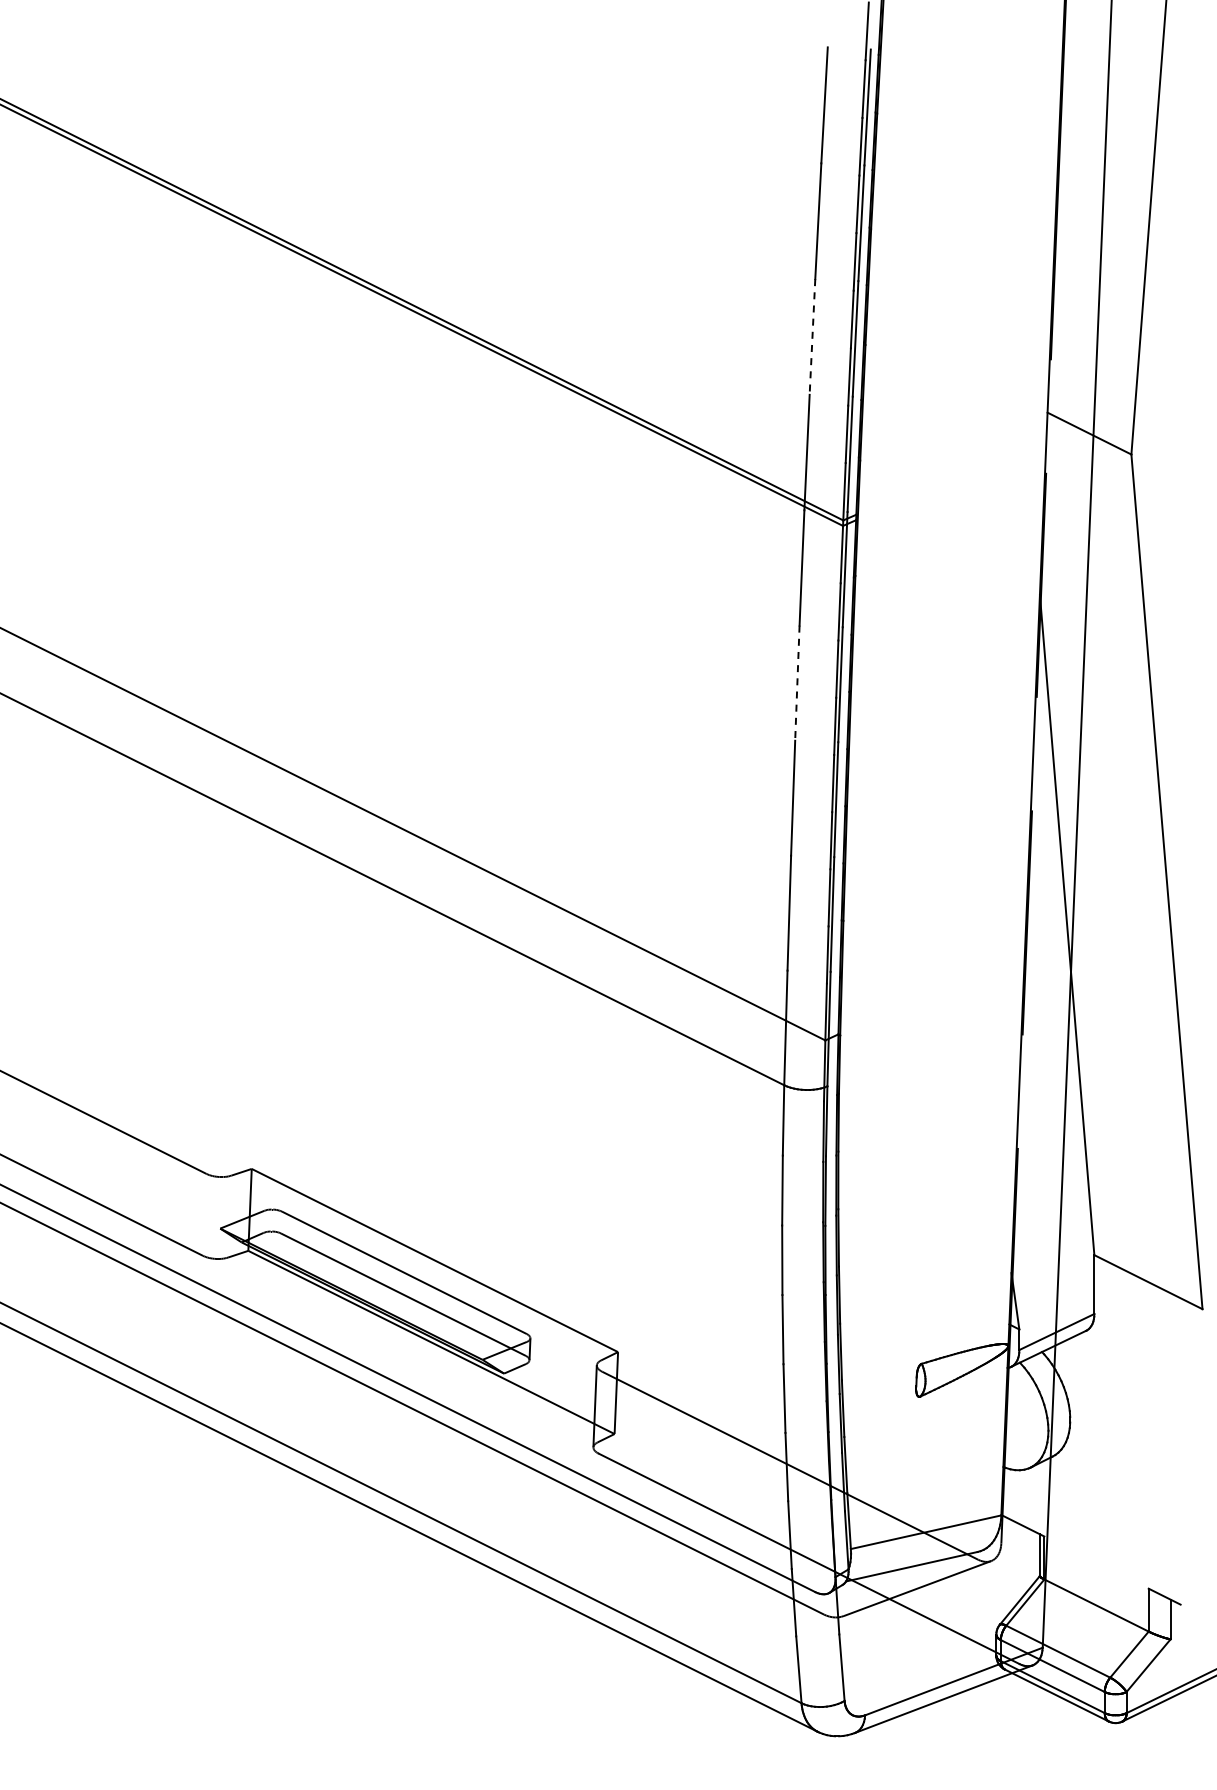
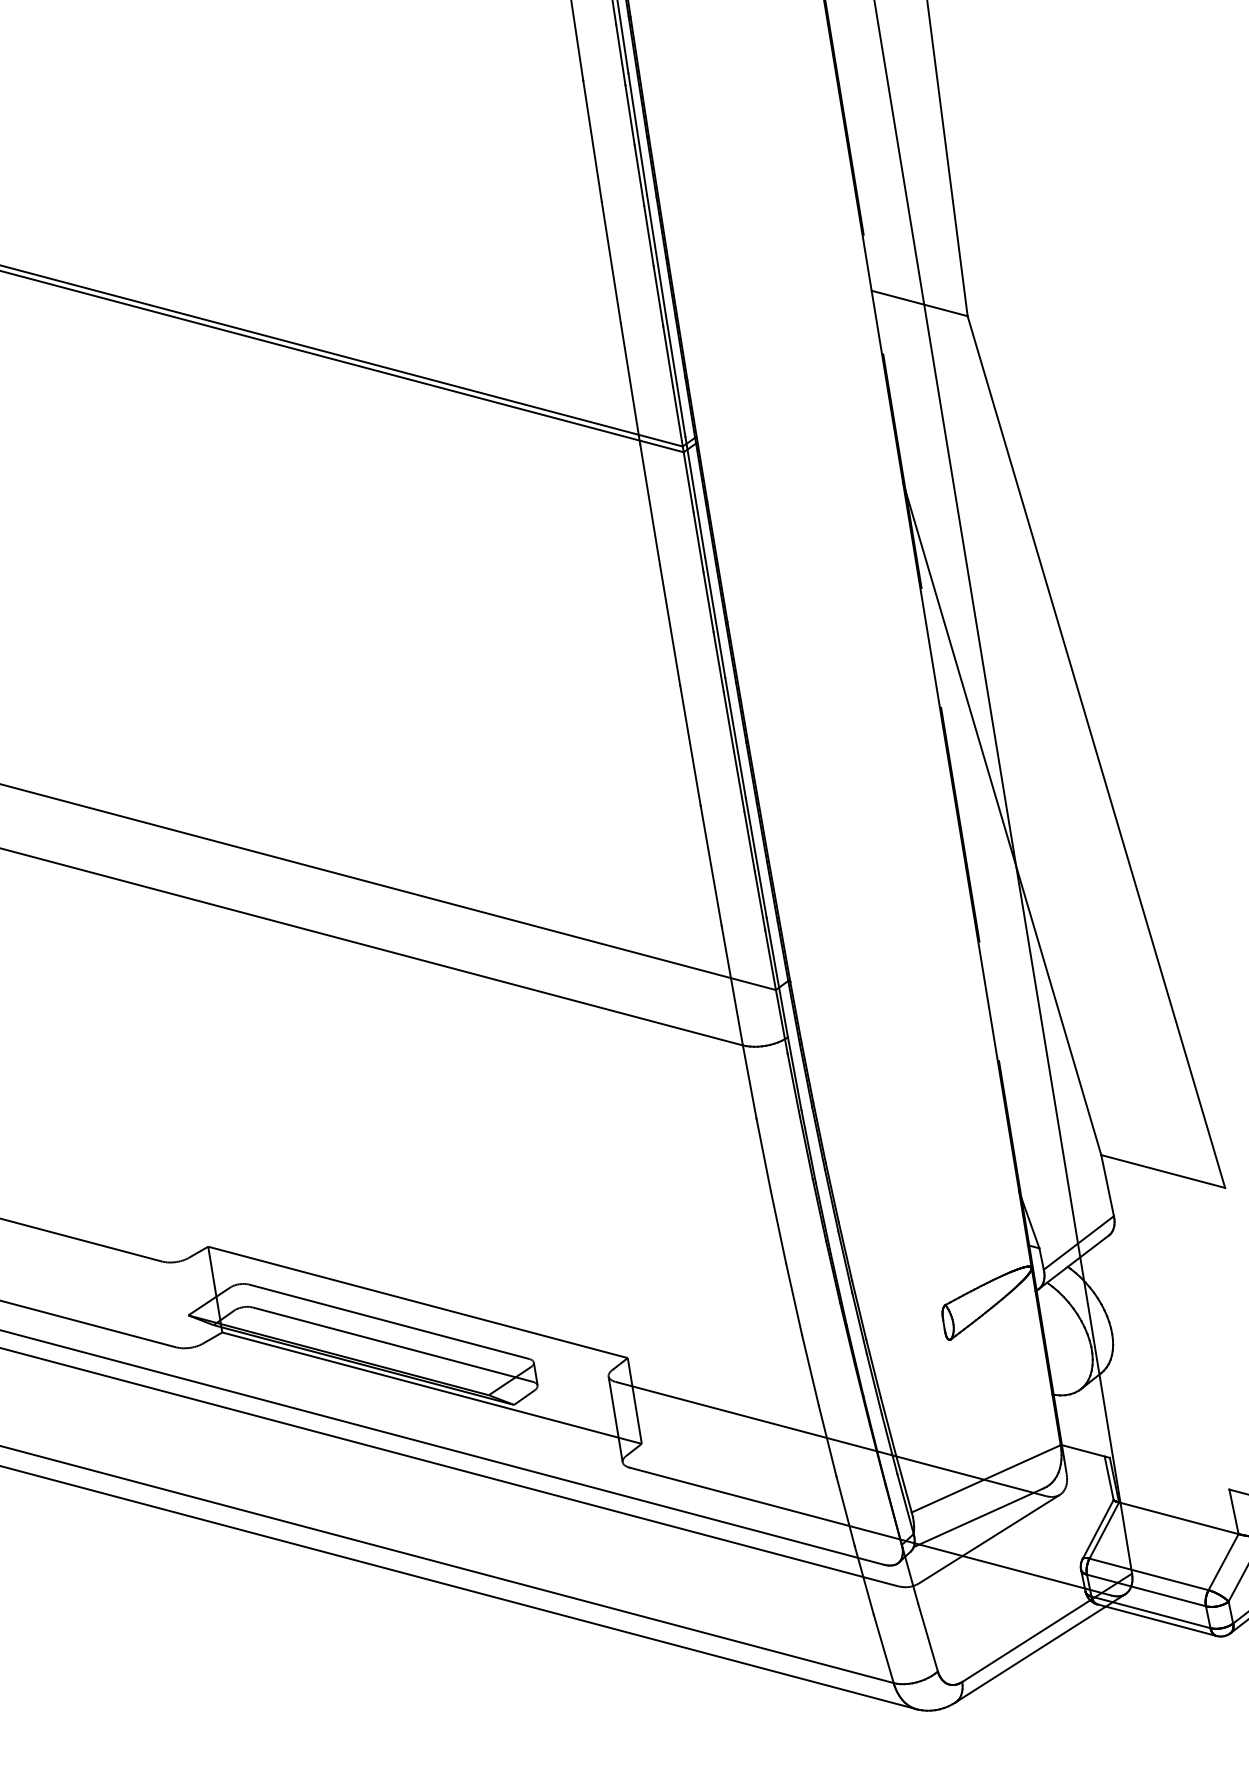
line: (812, 337) -> (611, 263), dashed -> solid
line: (797, 683) -> (670, 625), dashed -> solid

